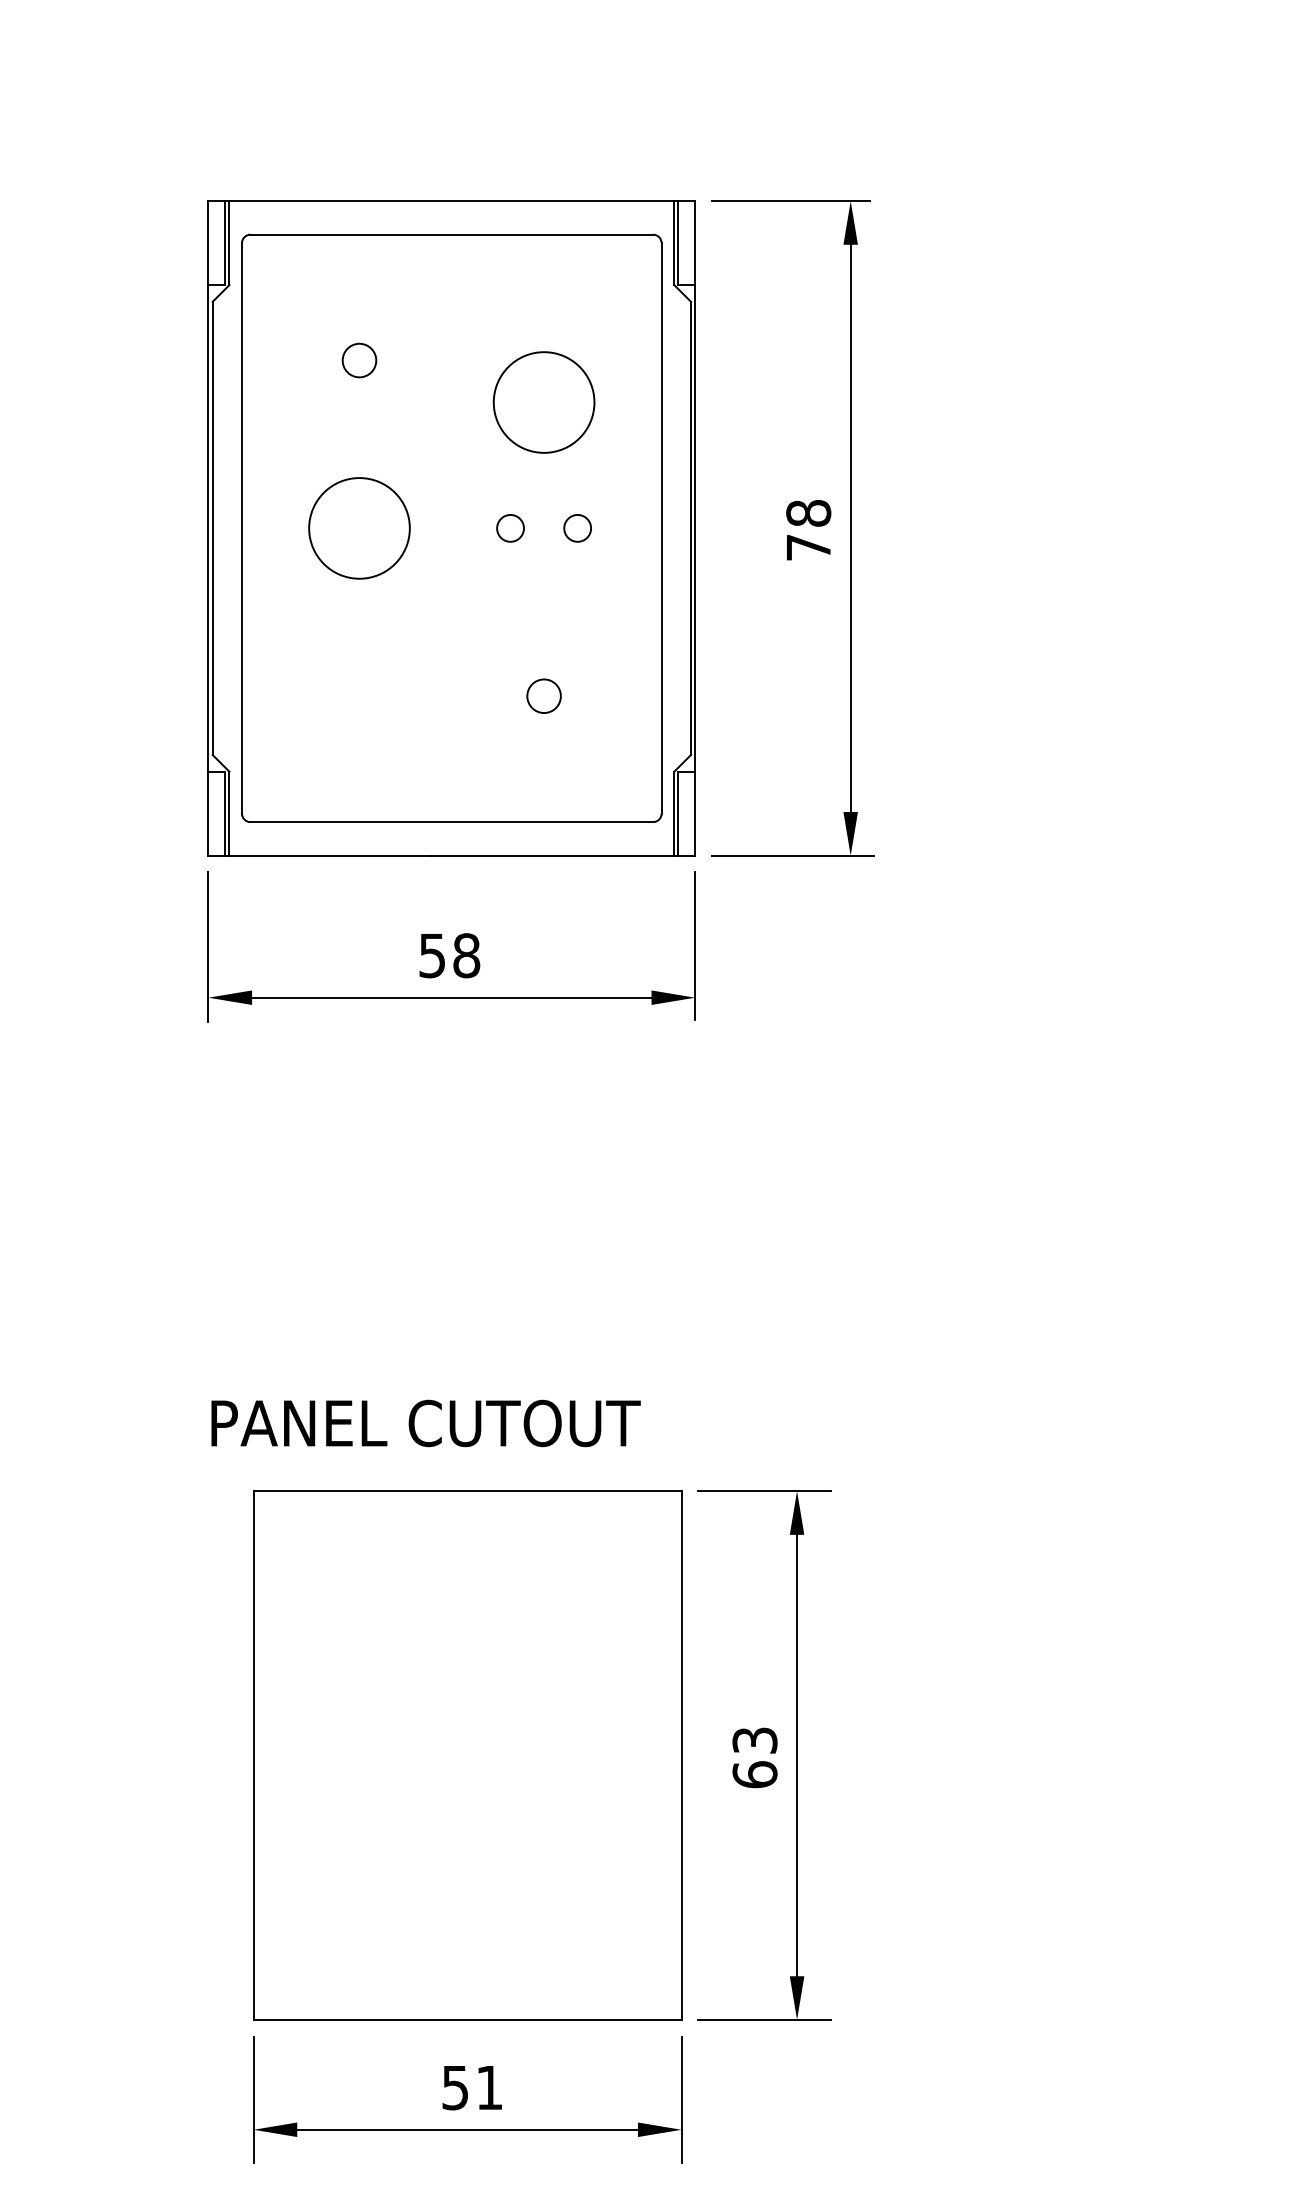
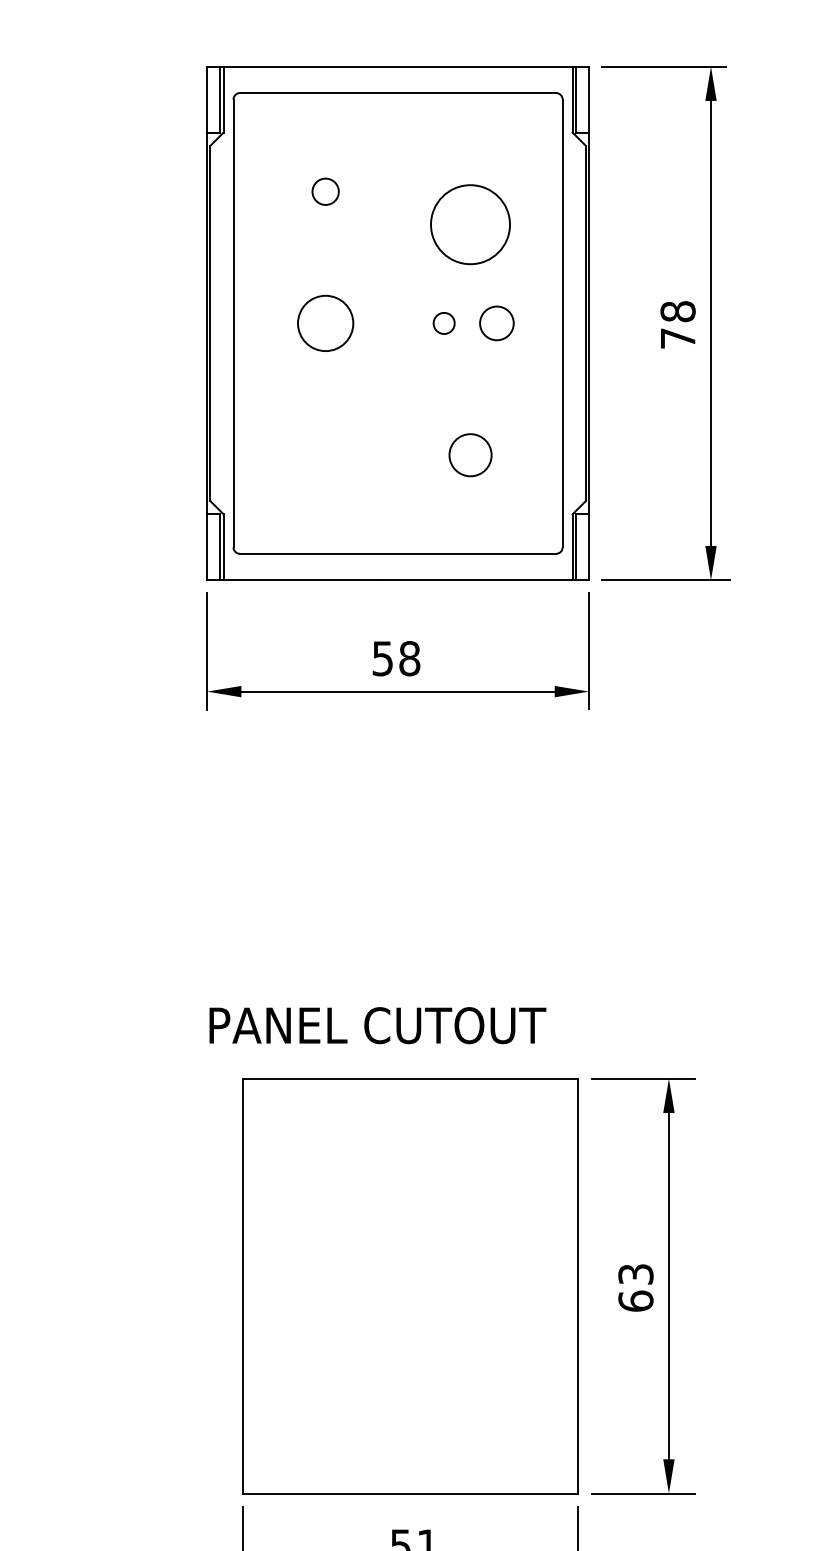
circle: (359, 528) -> (325, 323), size x0.7
circle: (577, 528) -> (496, 323), size x1.6
circle: (543, 695) -> (470, 454), size x1.6

